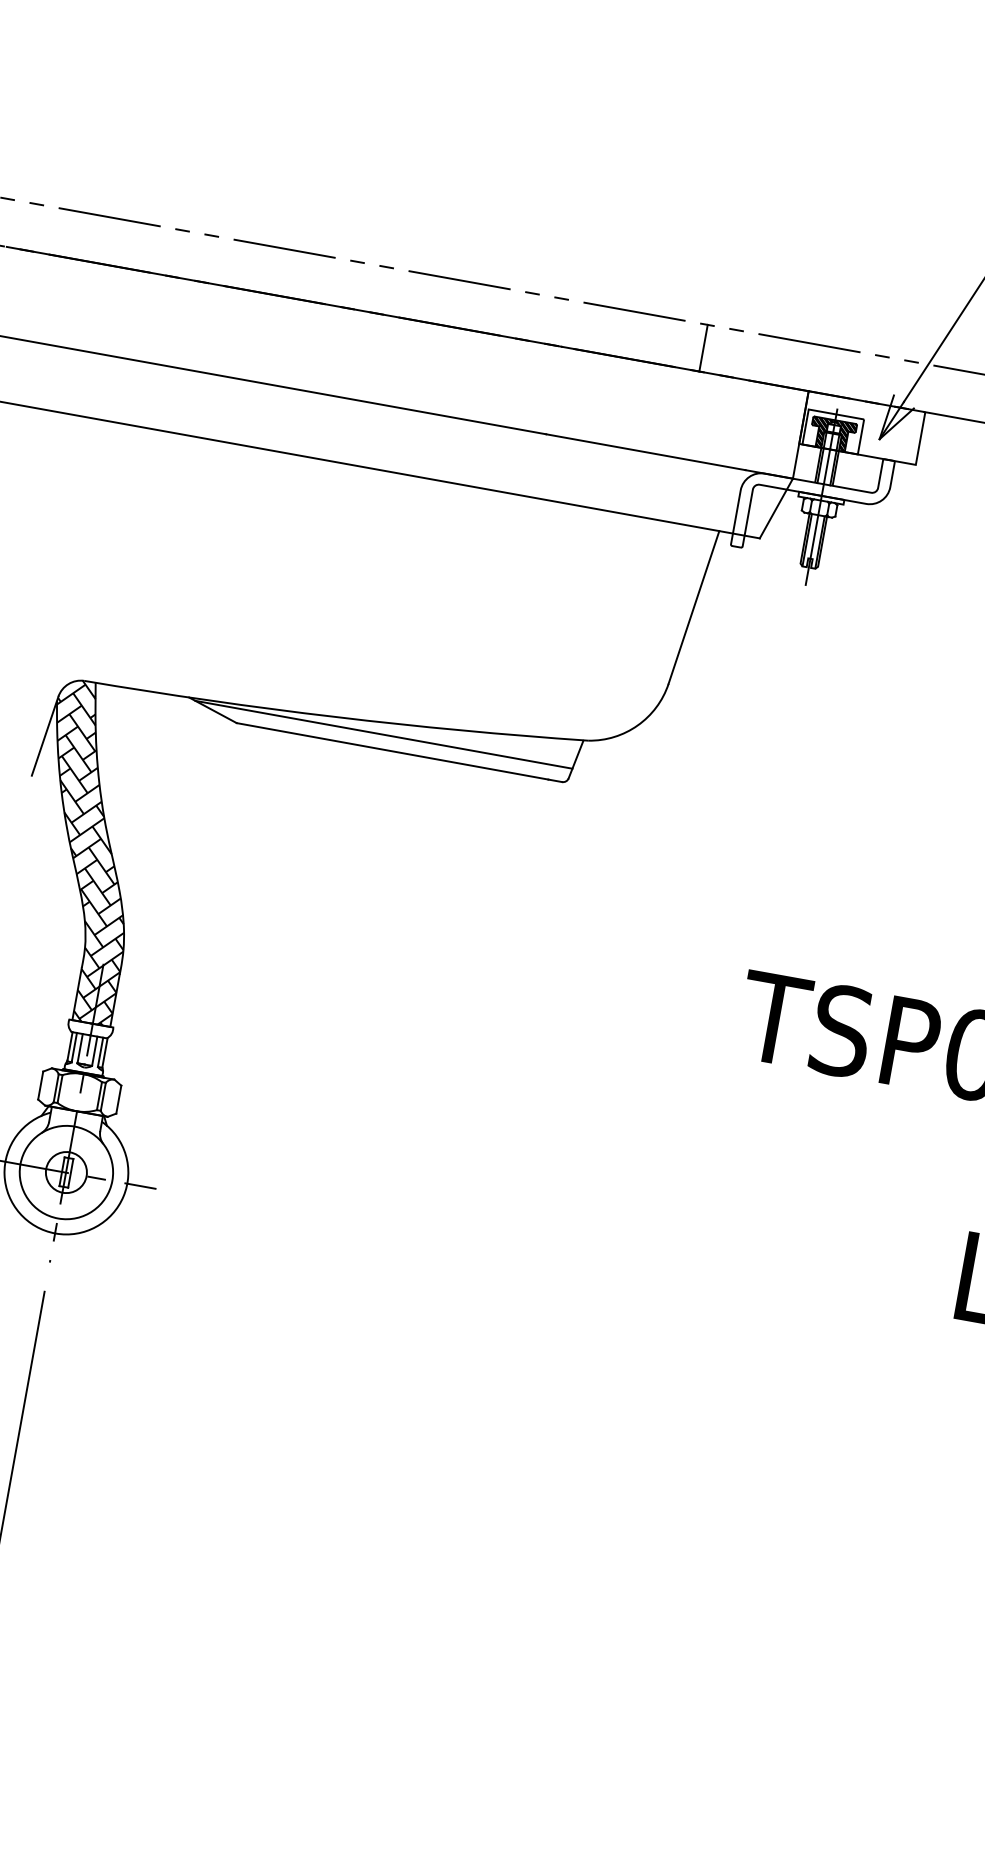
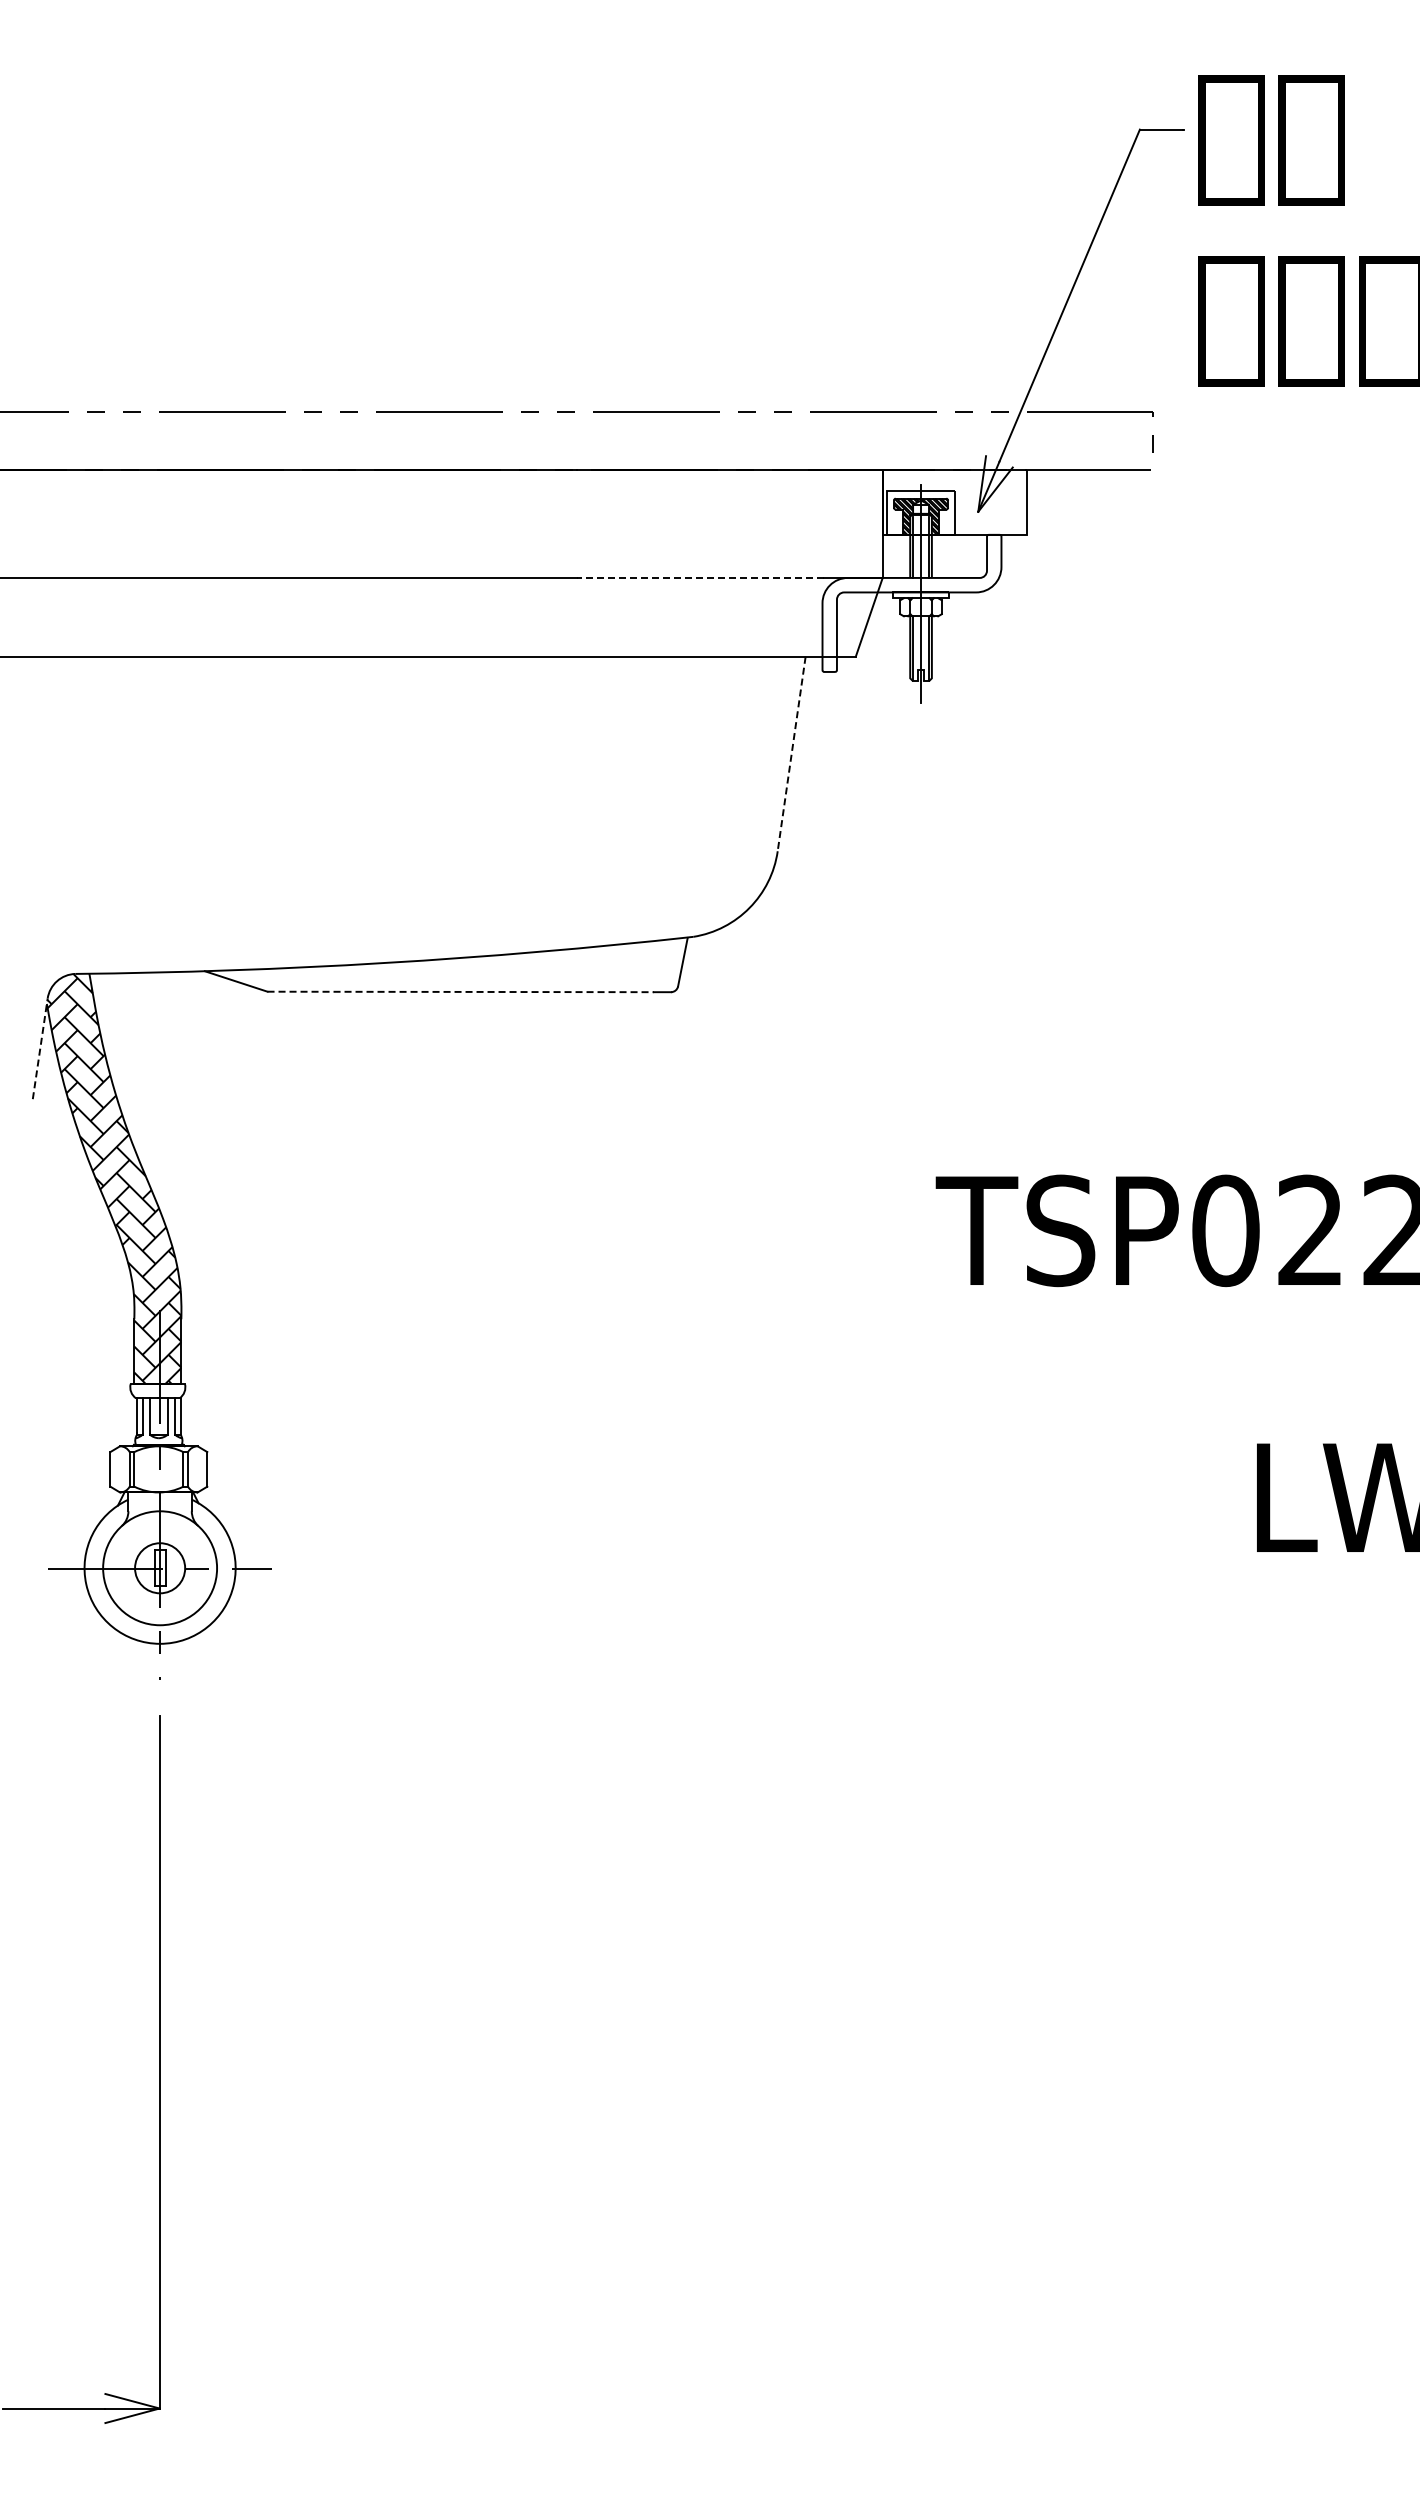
line: (703, 348) -> (747, 440), removed
line: (646, 451) -> (700, 577), solid -> dashed
line: (693, 607) -> (791, 754), solid -> dashed
line: (383, 734) -> (446, 973), removed
line: (45, 735) -> (40, 1048), solid -> dashed
line: (393, 751) -> (461, 991), solid -> dashed

